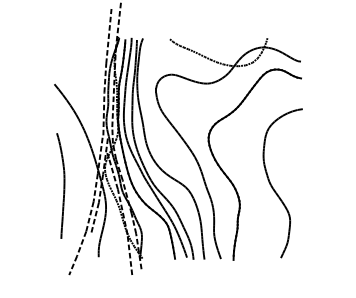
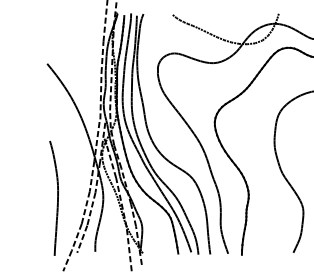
part: (60, 185) -> (53, 197), moved
line: (86, 245) -> (82, 239), added

